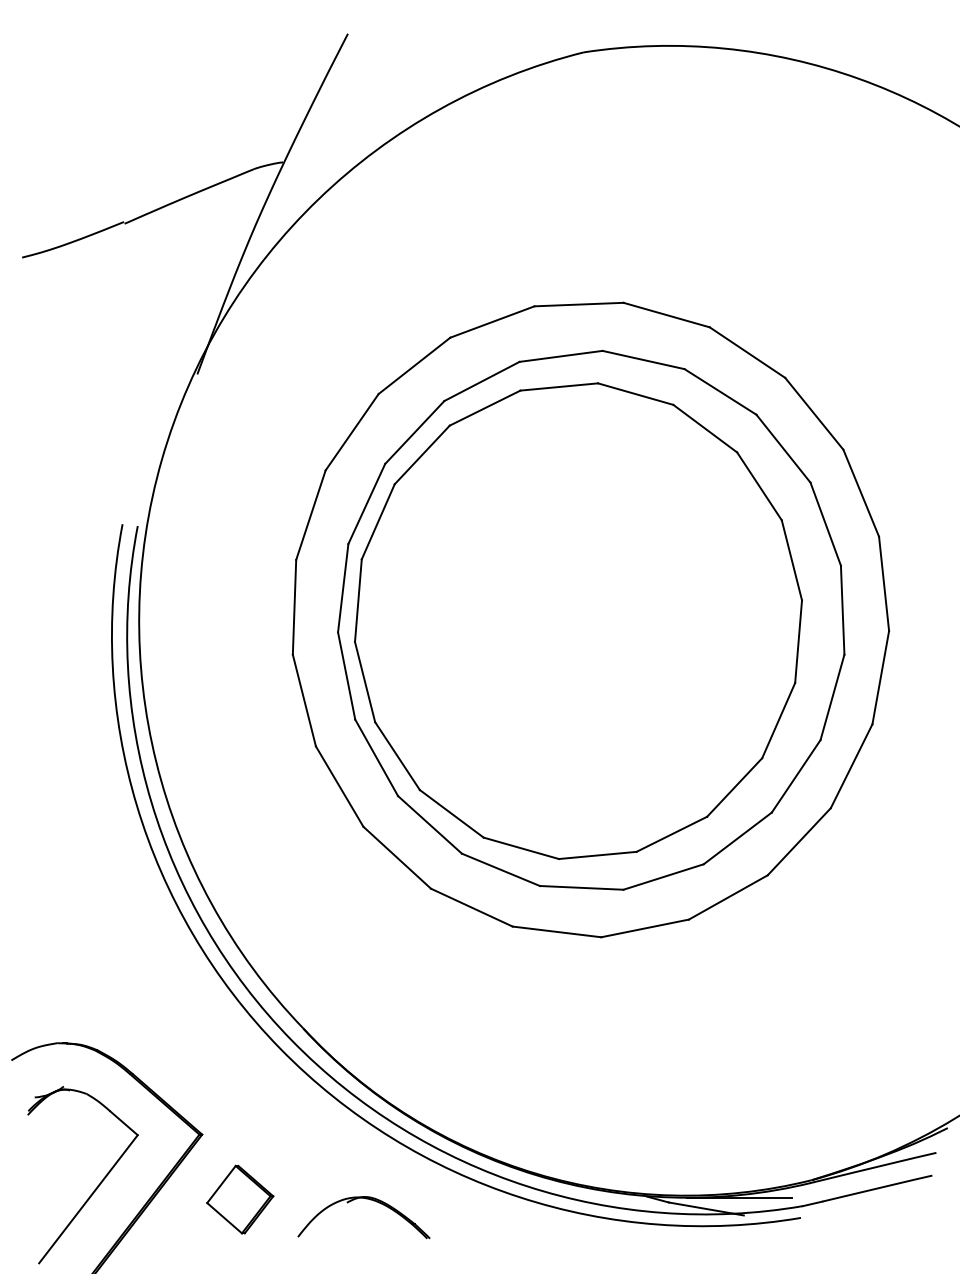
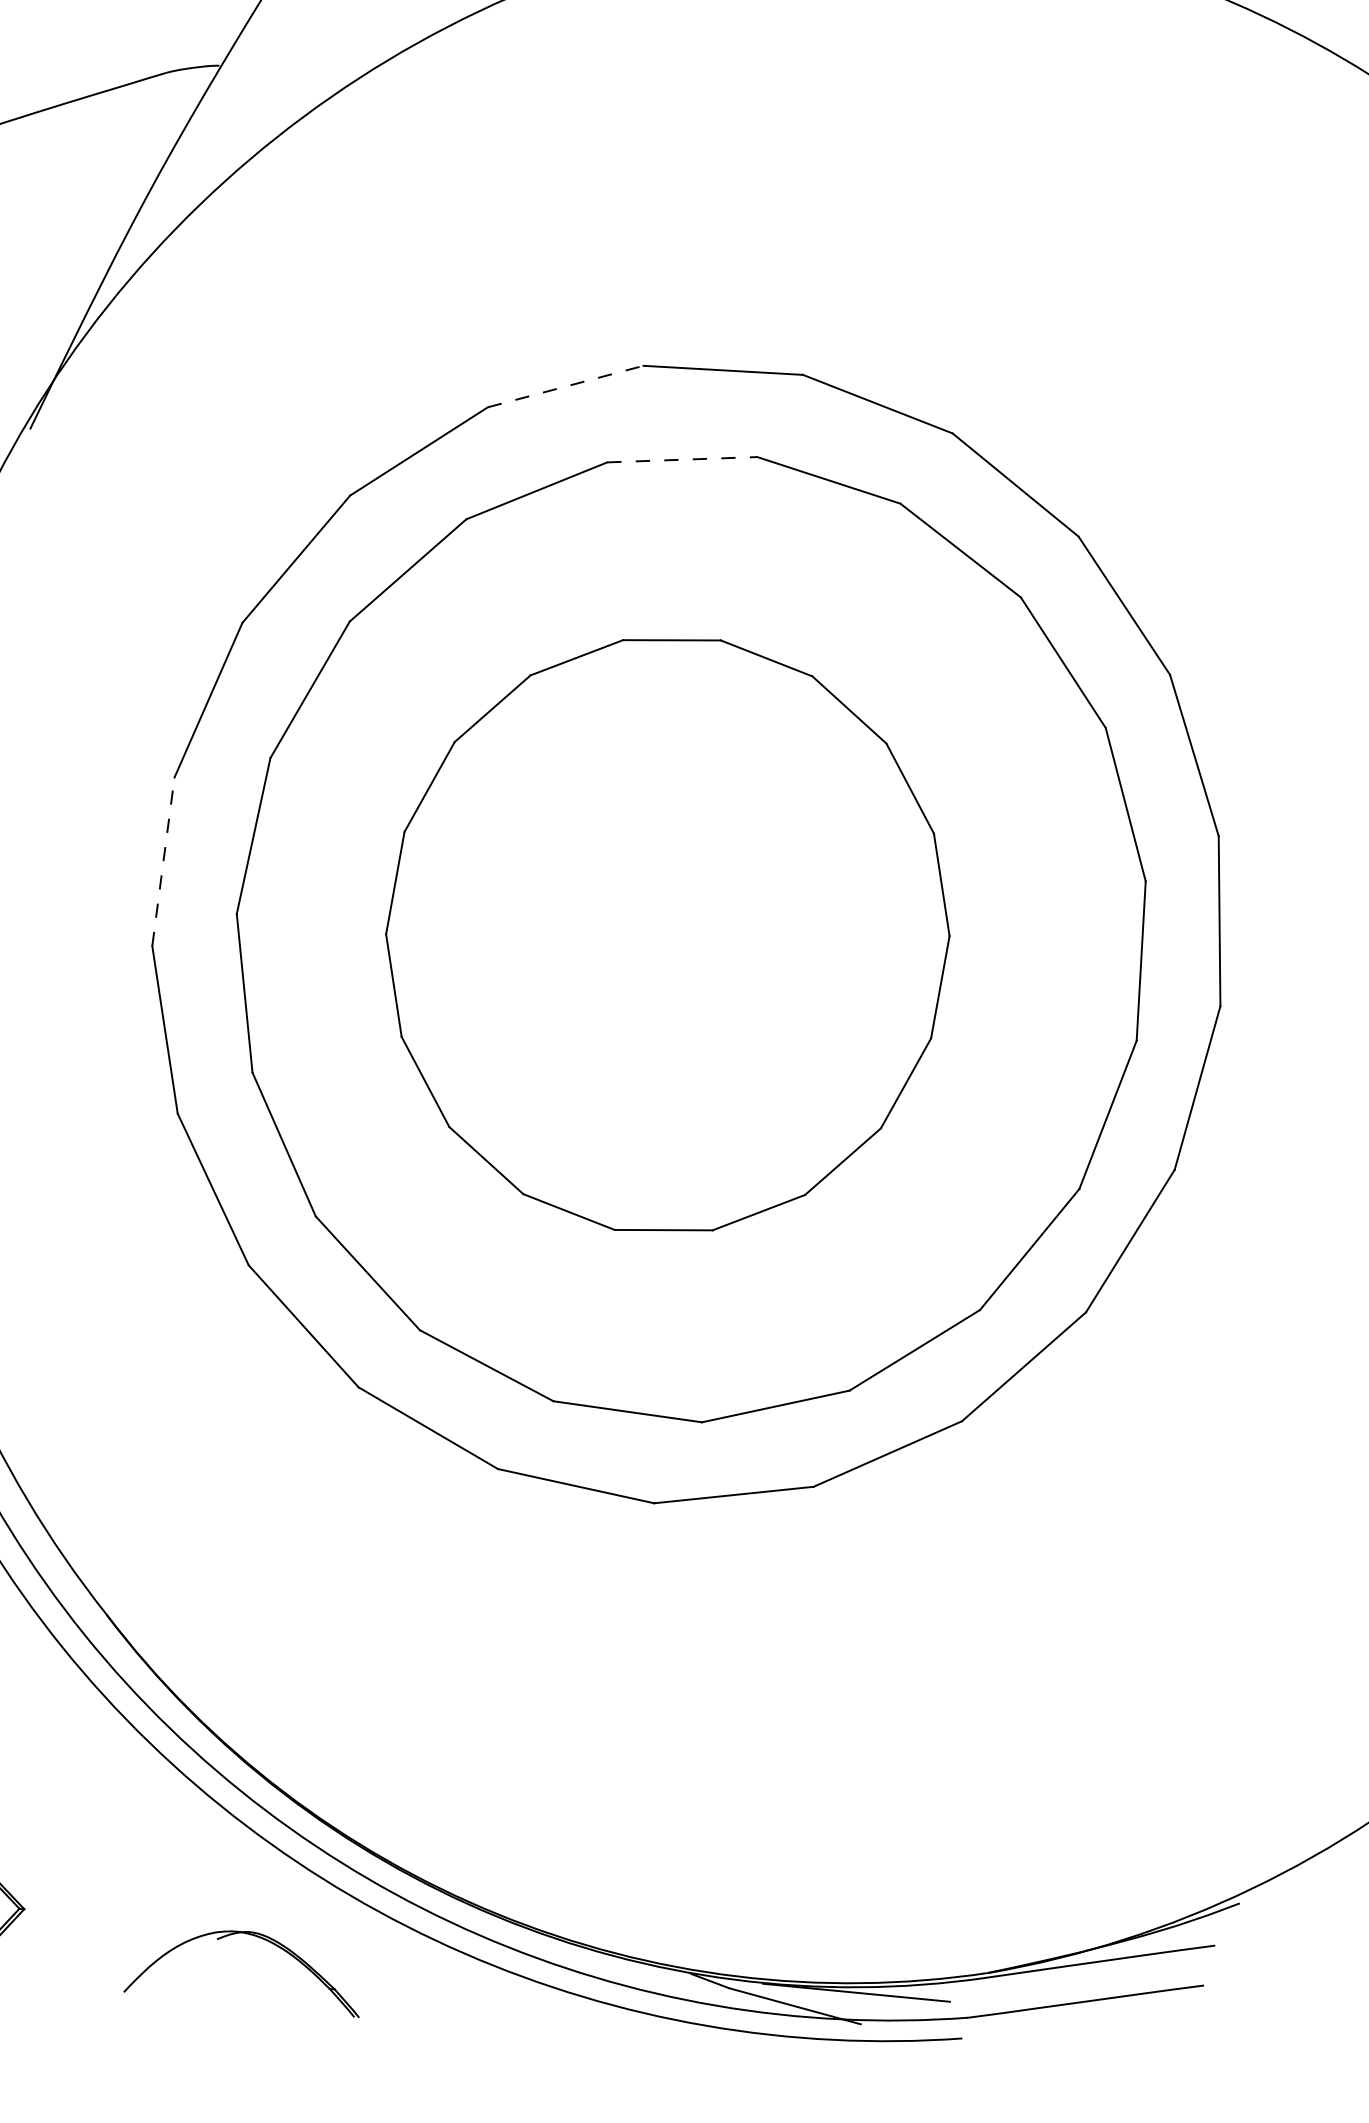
line: (492, 322) -> (565, 387), solid -> dashed
line: (561, 356) -> (682, 459), solid -> dashed
line: (294, 606) -> (163, 860), solid -> dashed
part: (578, 620) -> (667, 934), size x0.7
part: (365, 1199) -> (250, 1936), moved

